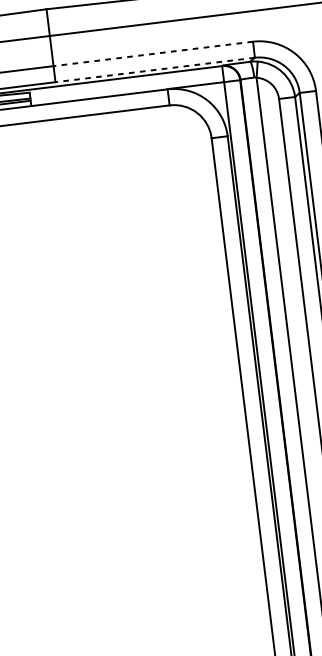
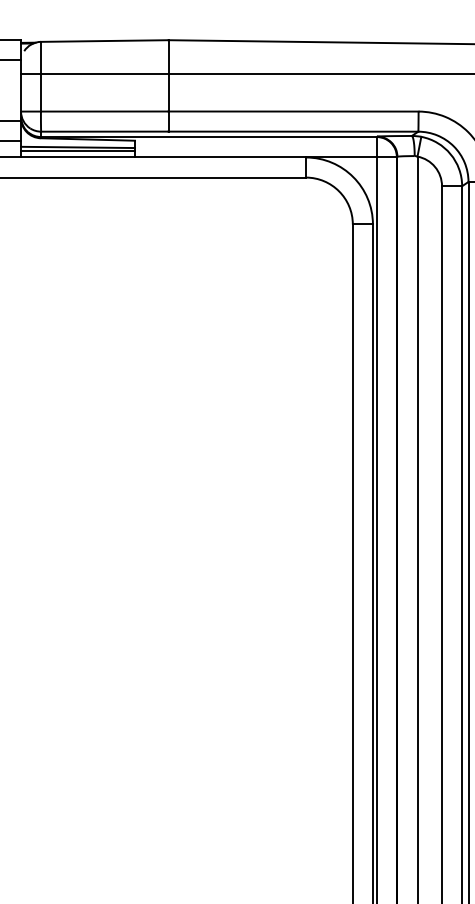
line: (153, 53) -> (293, 111), dashed -> solid
line: (155, 69) -> (293, 131), dashed -> solid

